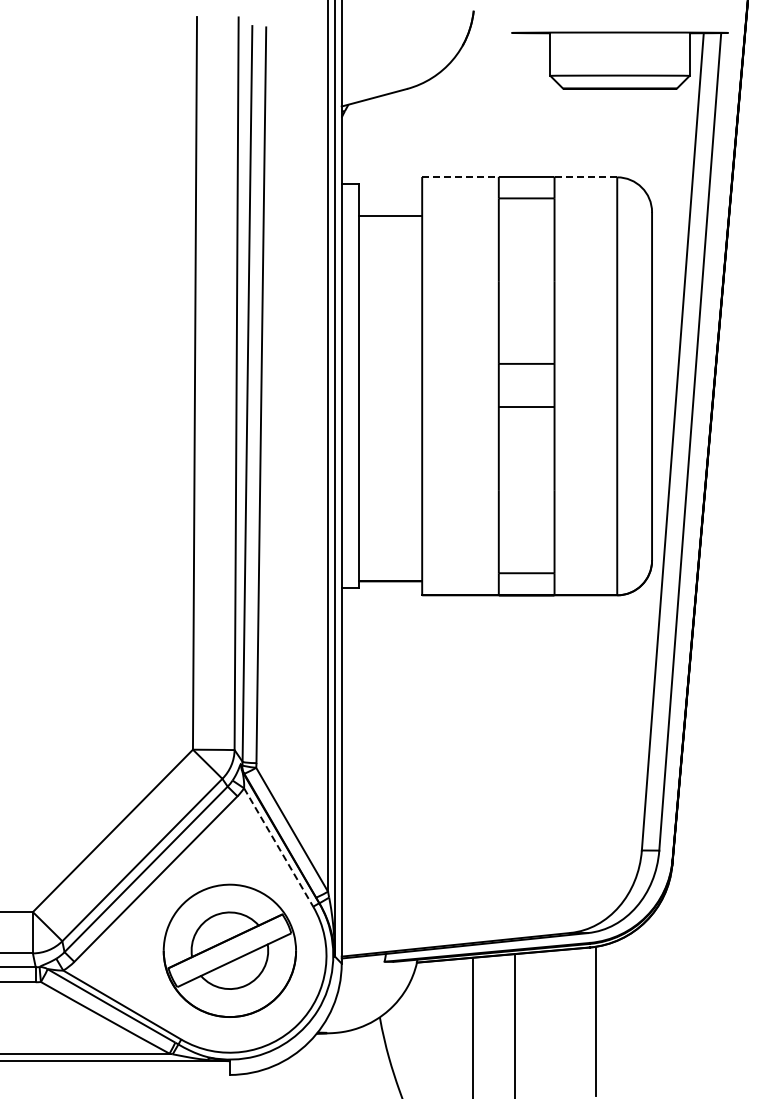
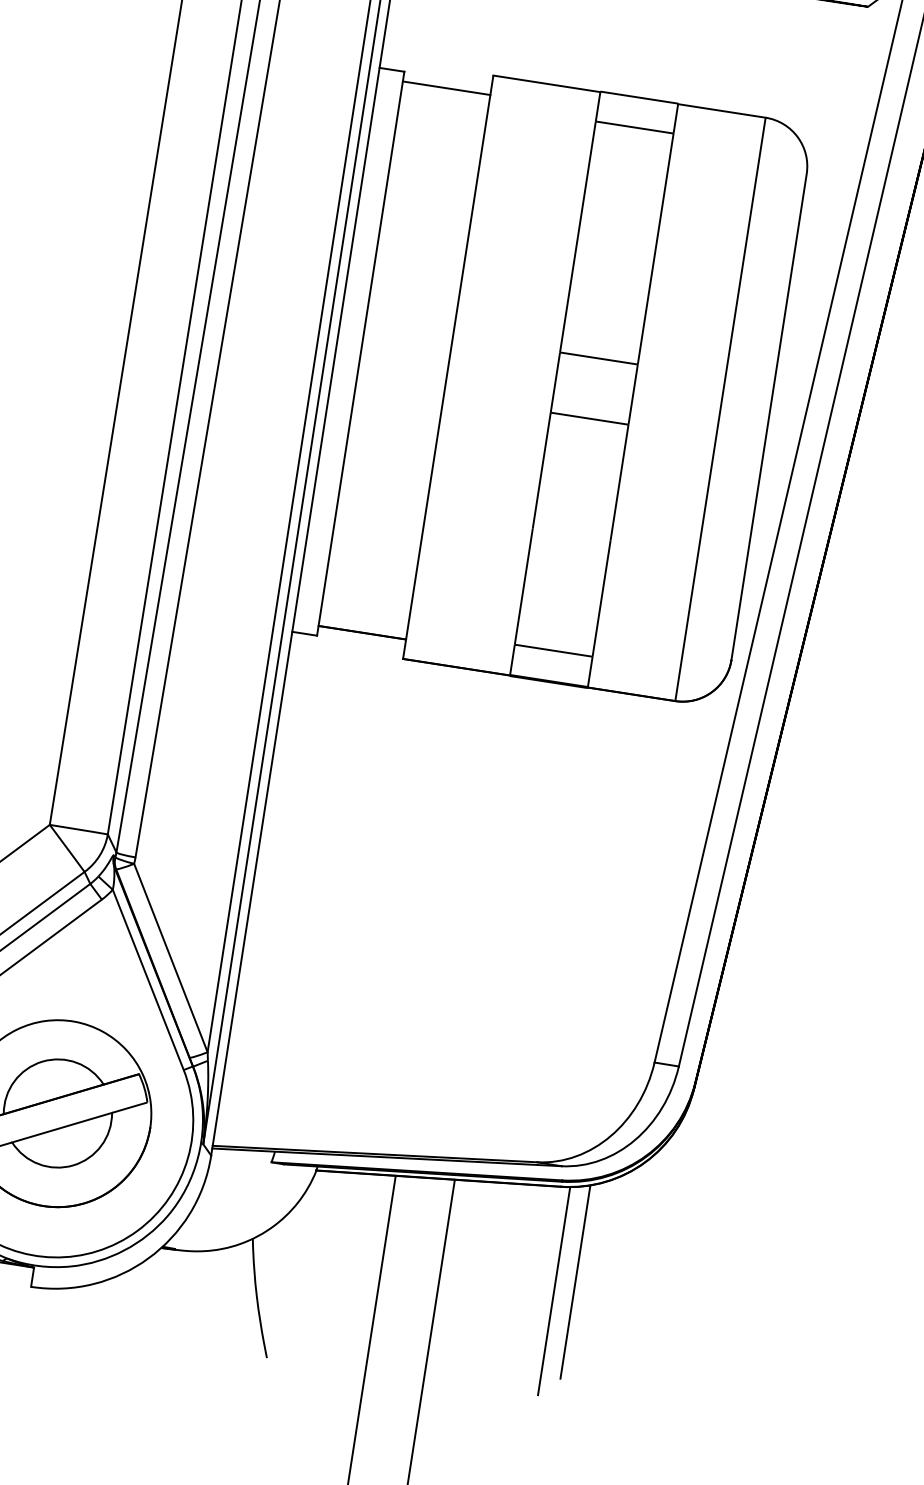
line: (460, 177) -> (546, 84), dashed -> solid
line: (586, 177) -> (722, 111), dashed -> solid
line: (390, 216) -> (446, 88), moved
line: (278, 847) -> (148, 979), dashed -> solid
line: (610, 1012) -> (575, 1281), added

